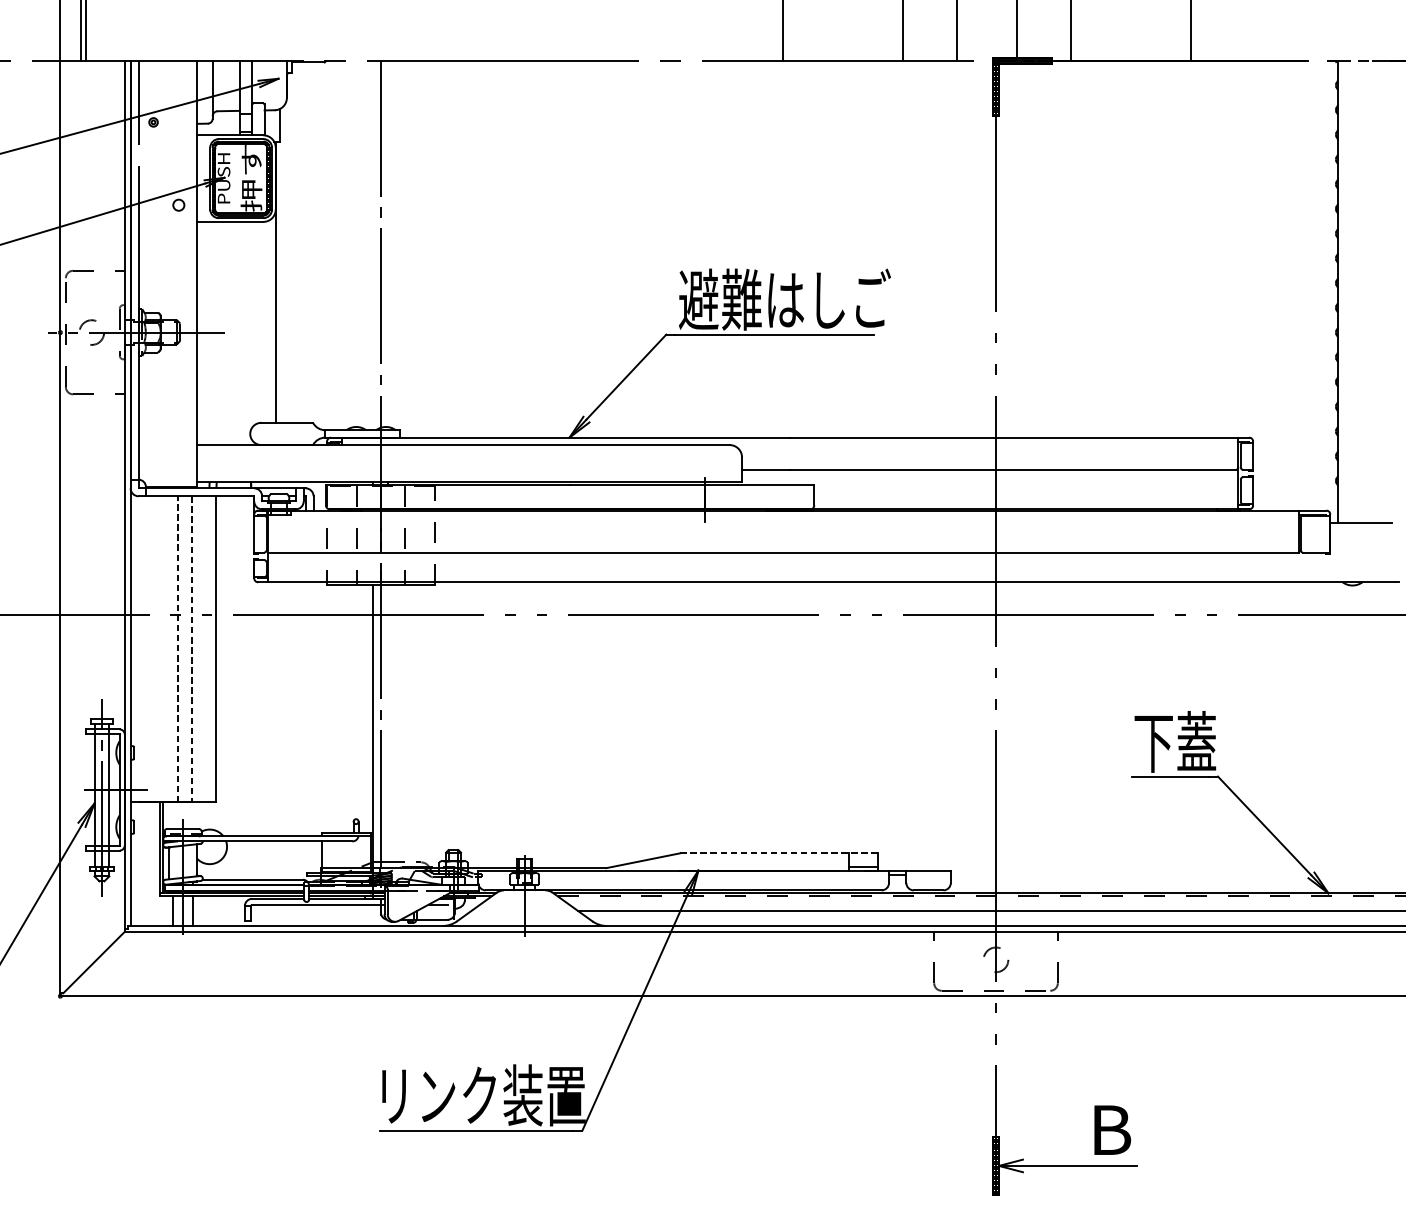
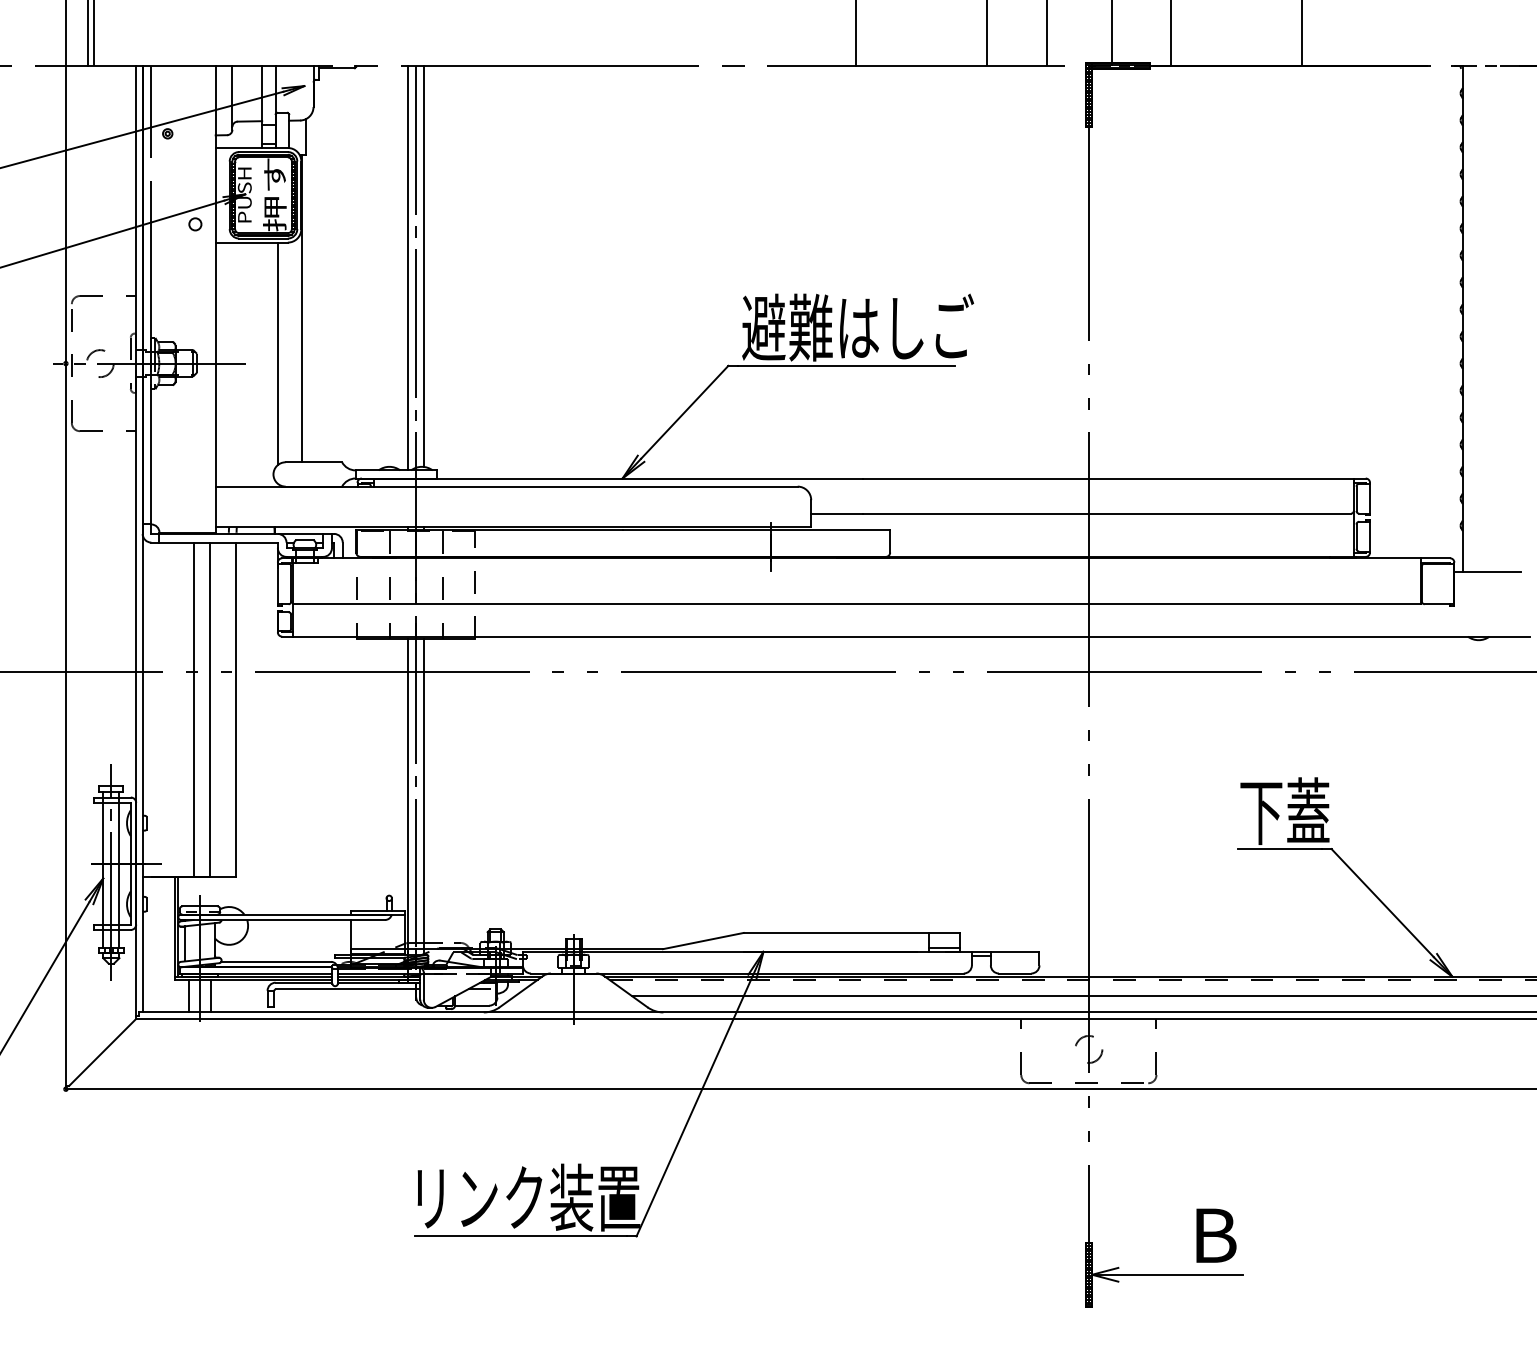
line: (388, 243) -> (424, 266), added
line: (373, 245) -> (408, 268), added
line: (253, 323) -> (277, 353), added
line: (178, 648) -> (194, 709), dashed -> solid
line: (192, 649) -> (210, 710), dashed -> solid
line: (388, 728) -> (424, 796), added
line: (779, 852) -> (852, 932), dashed -> solid

